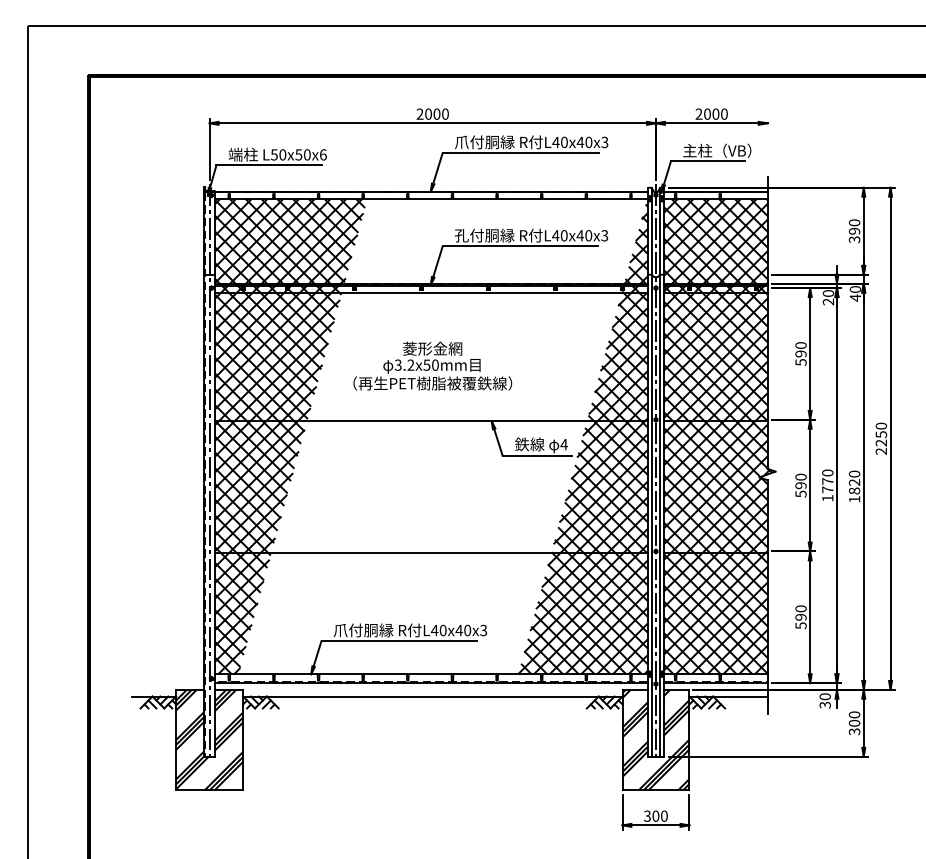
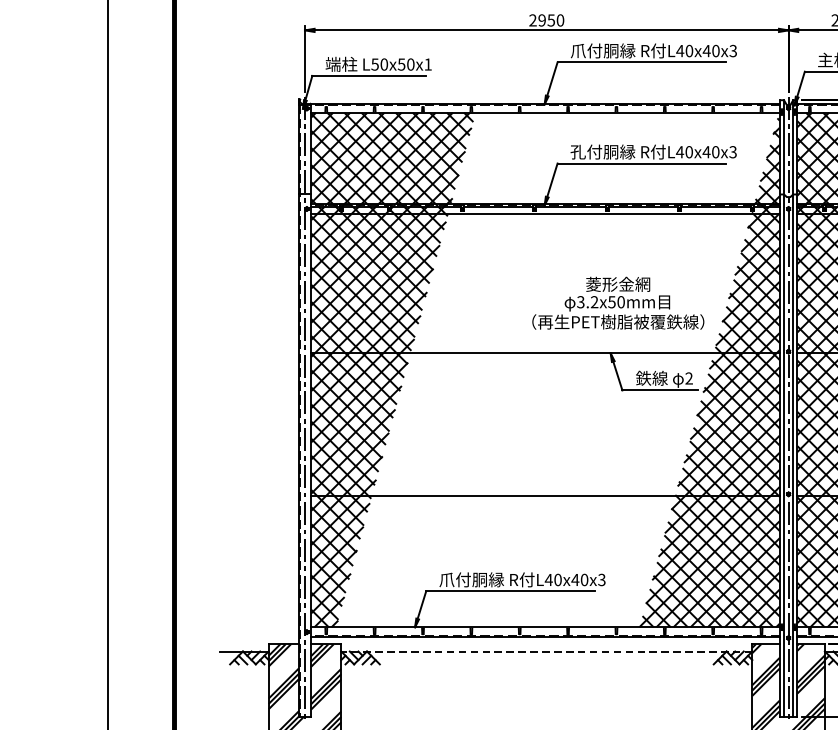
text: (432, 113) -> (546, 19), 2000 -> 2950
text: (323, 154) -> (428, 64), L50x50x6 -> L50x50x1
text: (432, 365) -> (617, 302), moved
text: (563, 444) -> (688, 378), 4 -> 2
line: (432, 696) -> (546, 651), solid -> dashed

